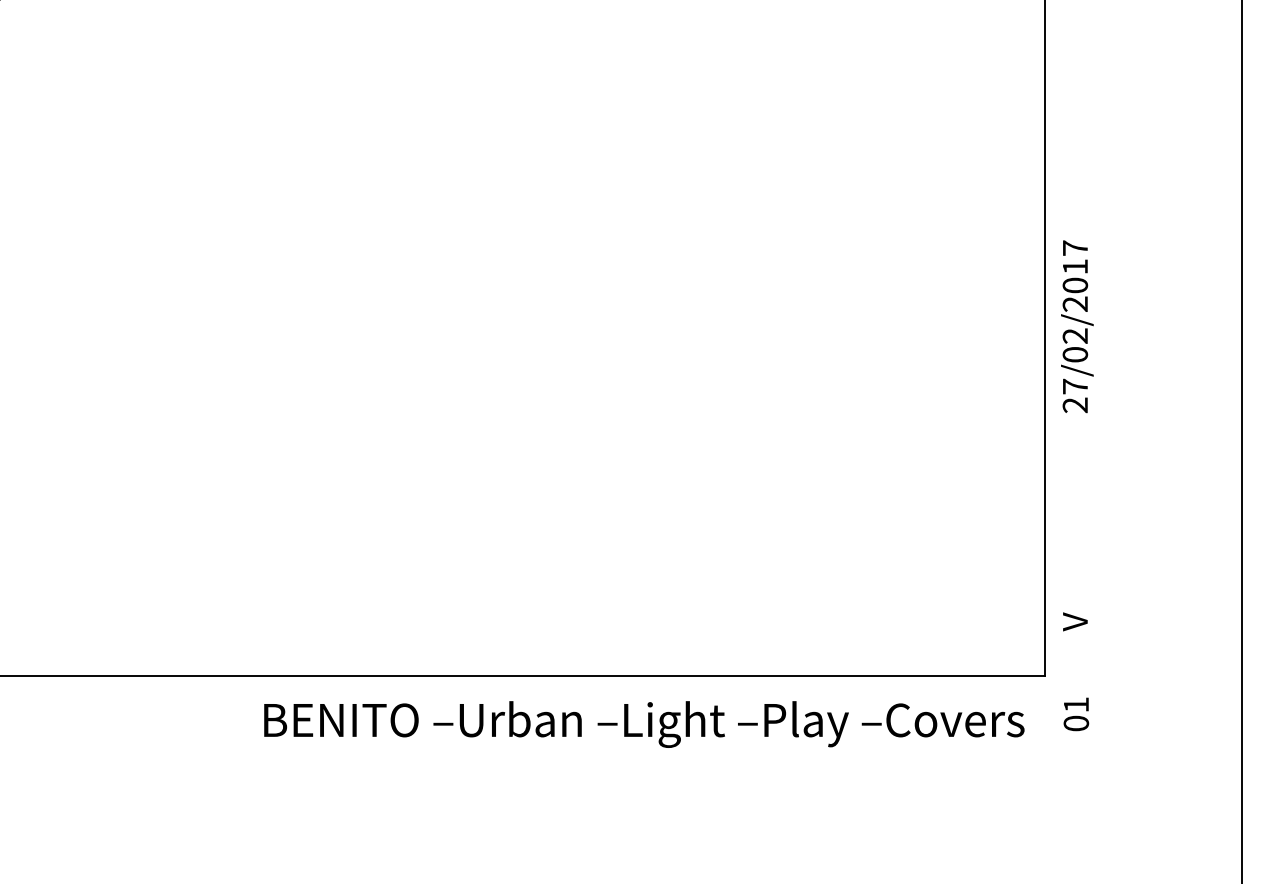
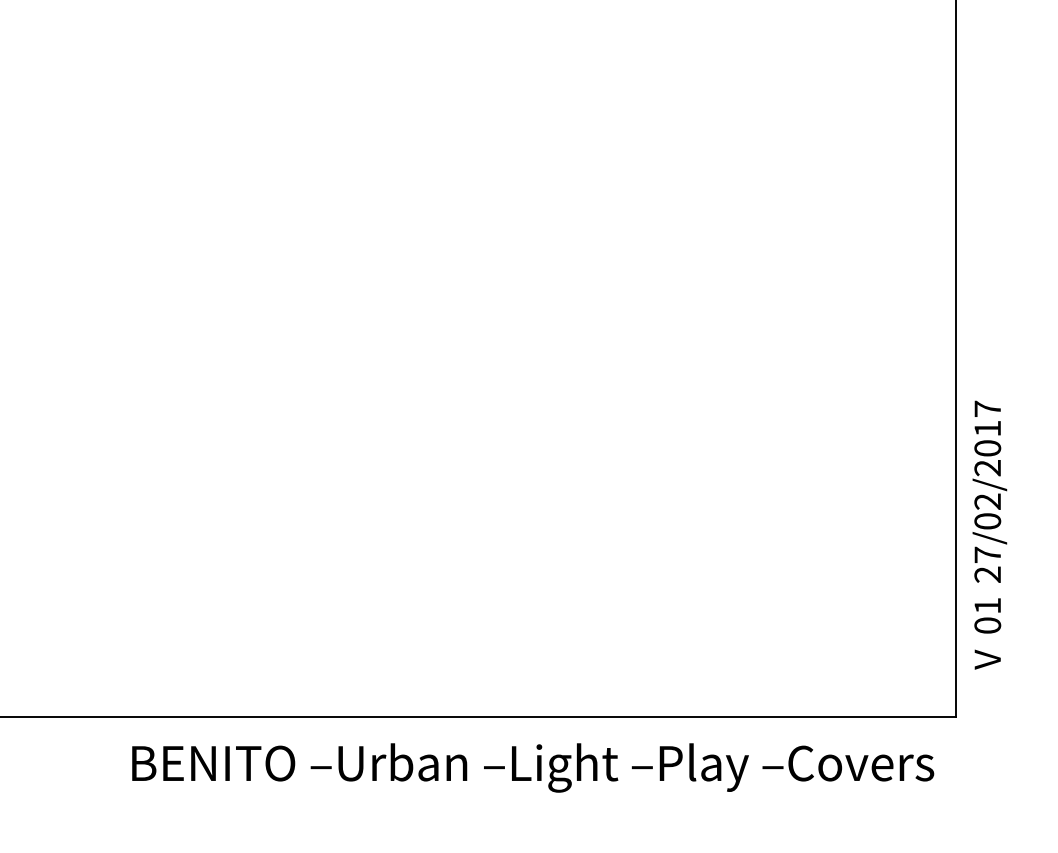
text: (1077, 326) -> (990, 491), moved
text: (1076, 714) -> (987, 616), moved

